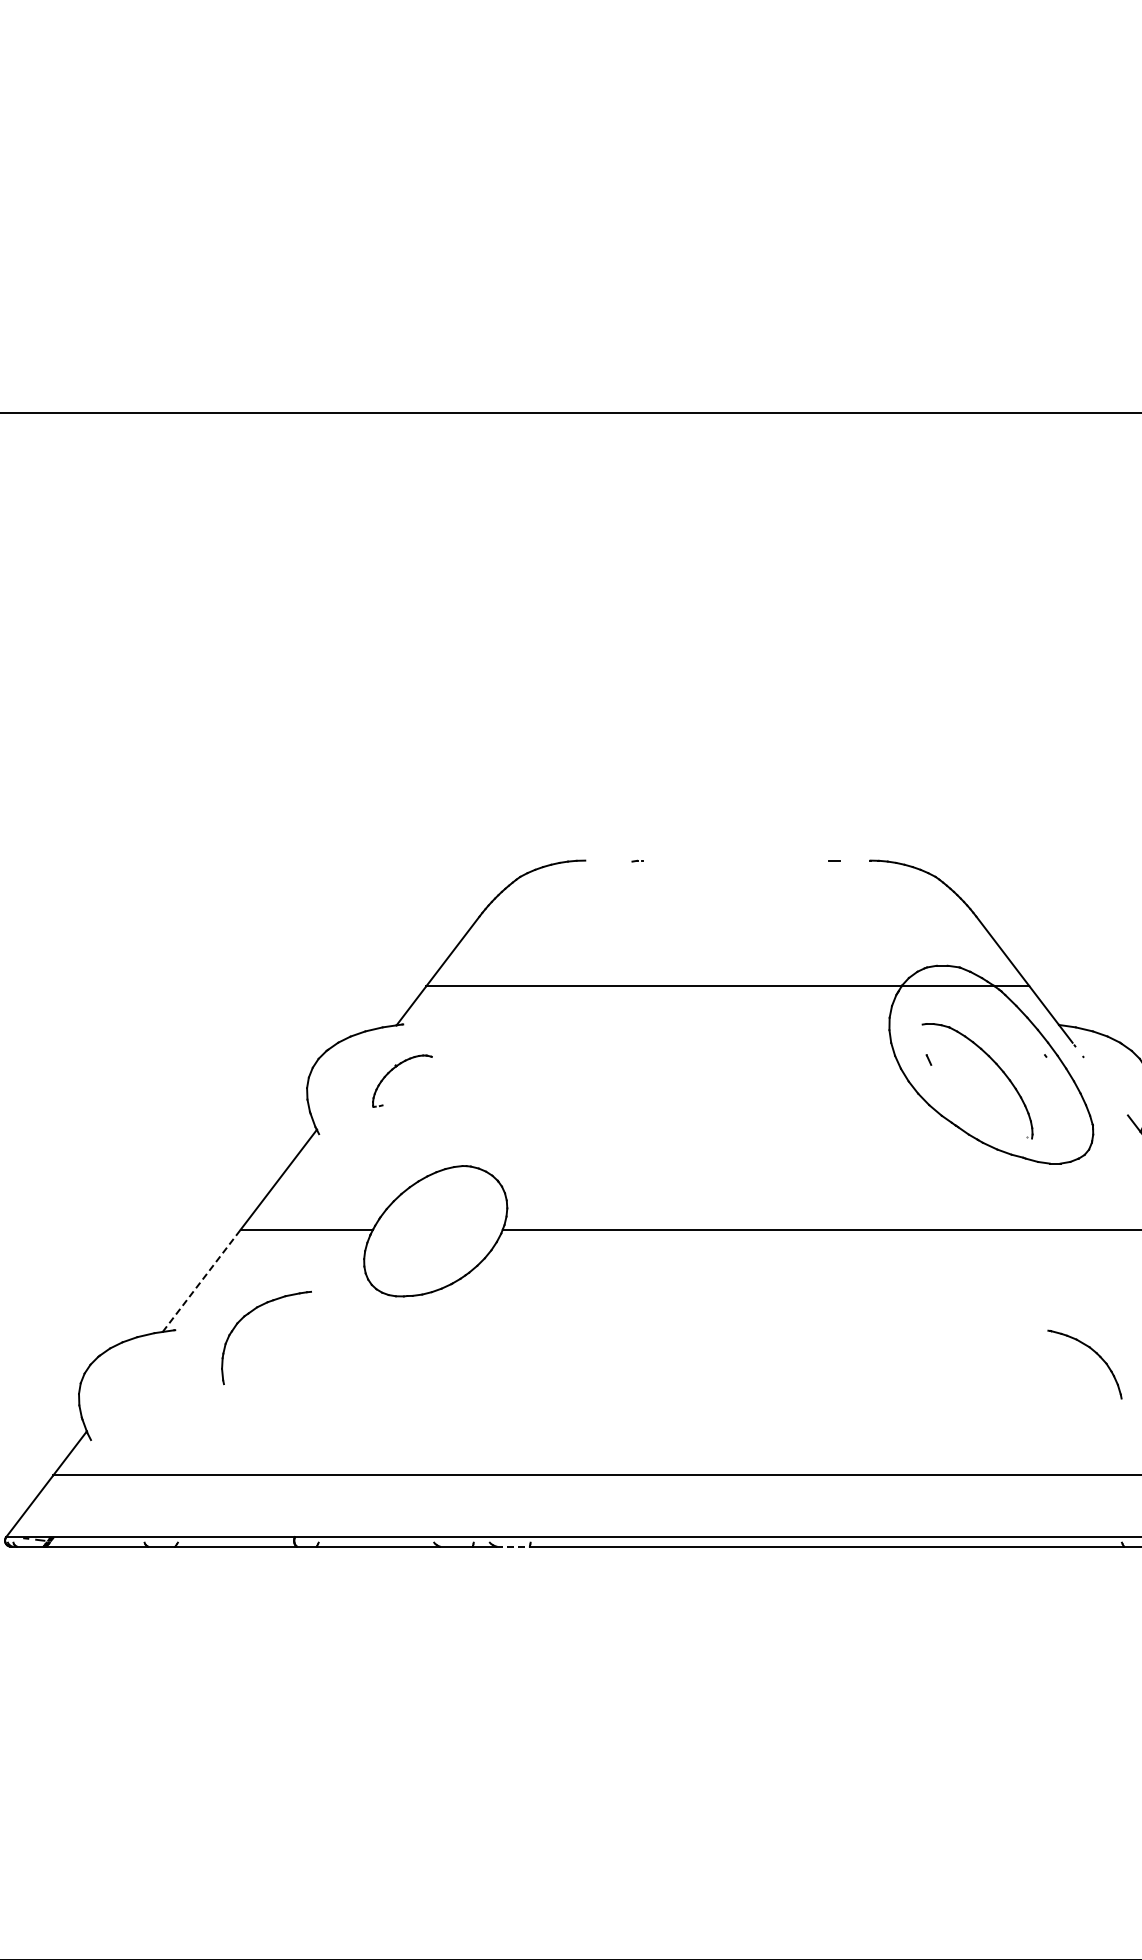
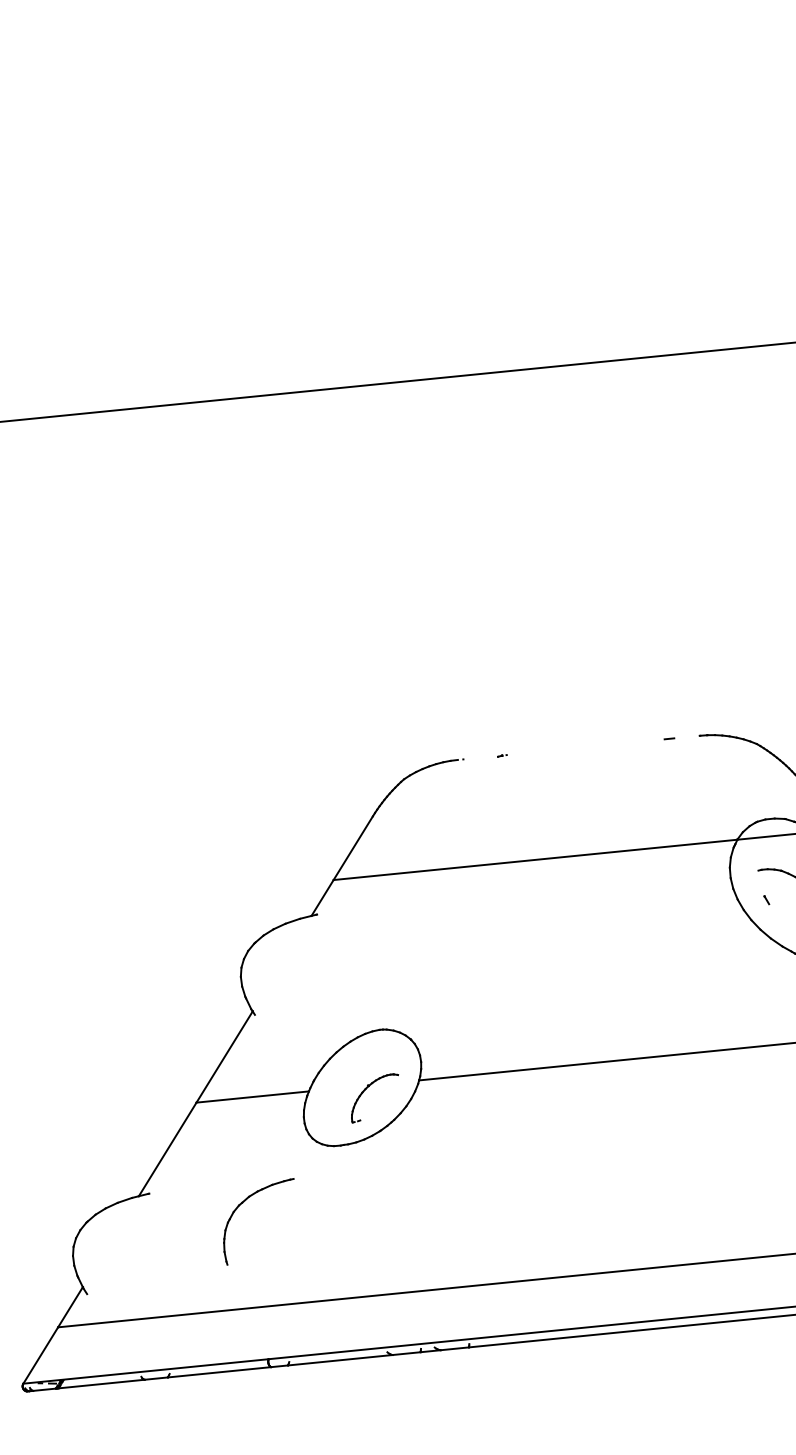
part: (395, 1068) -> (368, 1087), moved
line: (202, 1280) -> (168, 1149), dashed -> solid
part: (249, 1314) -> (243, 1203), moved
line: (513, 1546) -> (455, 1348), dashed -> solid

